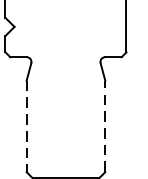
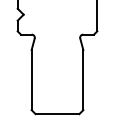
line: (105, 125) -> (83, 79), dashed -> solid
line: (26, 127) -> (31, 80), dashed -> solid

